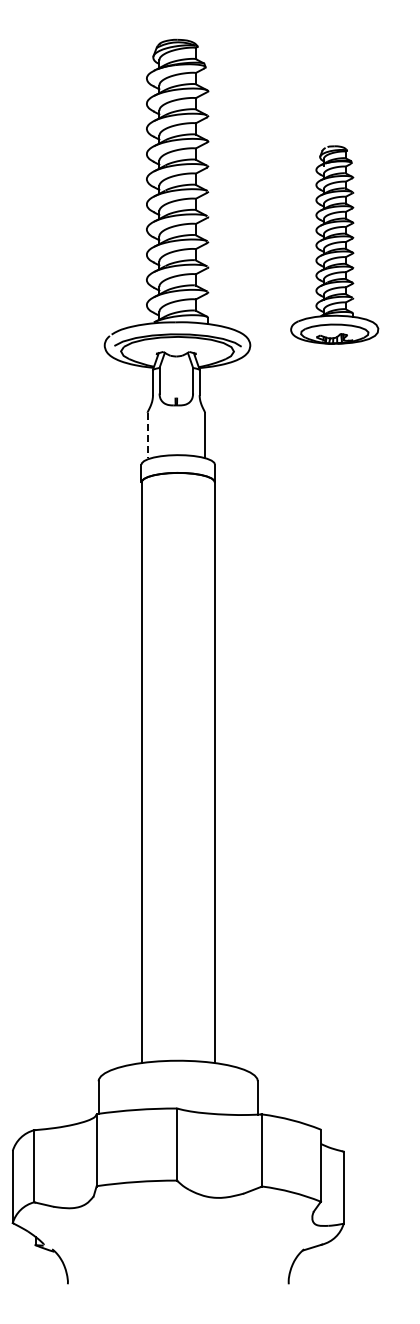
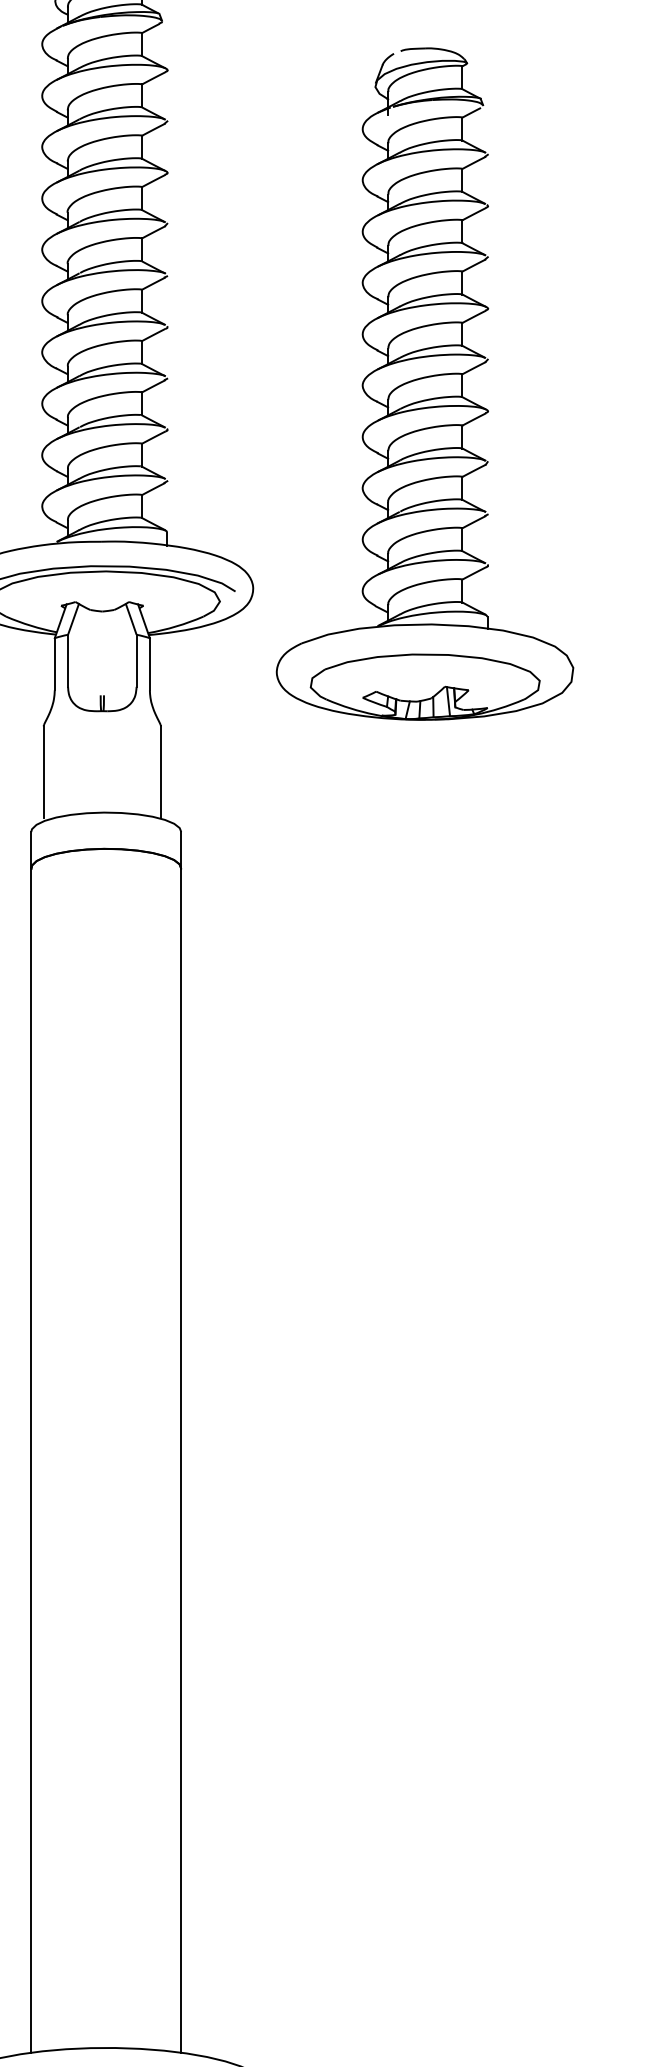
part: (334, 244) -> (424, 382), size x1.67
line: (147, 435) -> (43, 772), dashed -> solid

